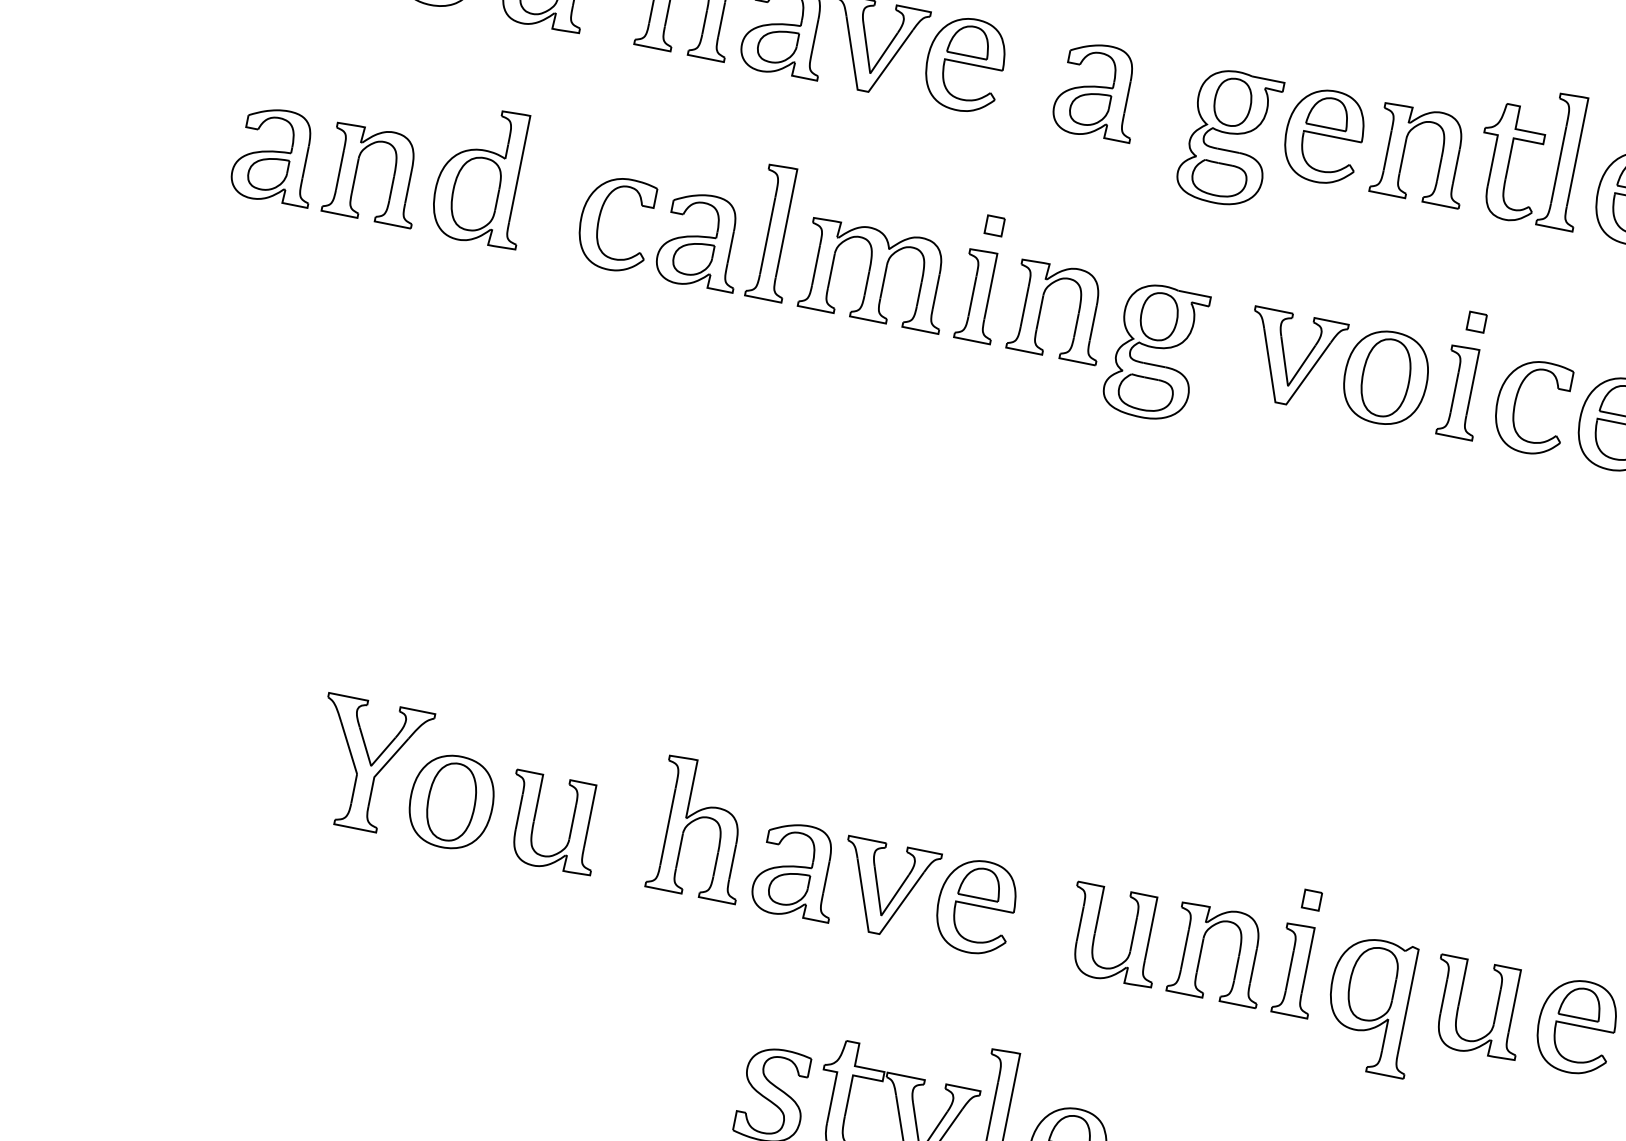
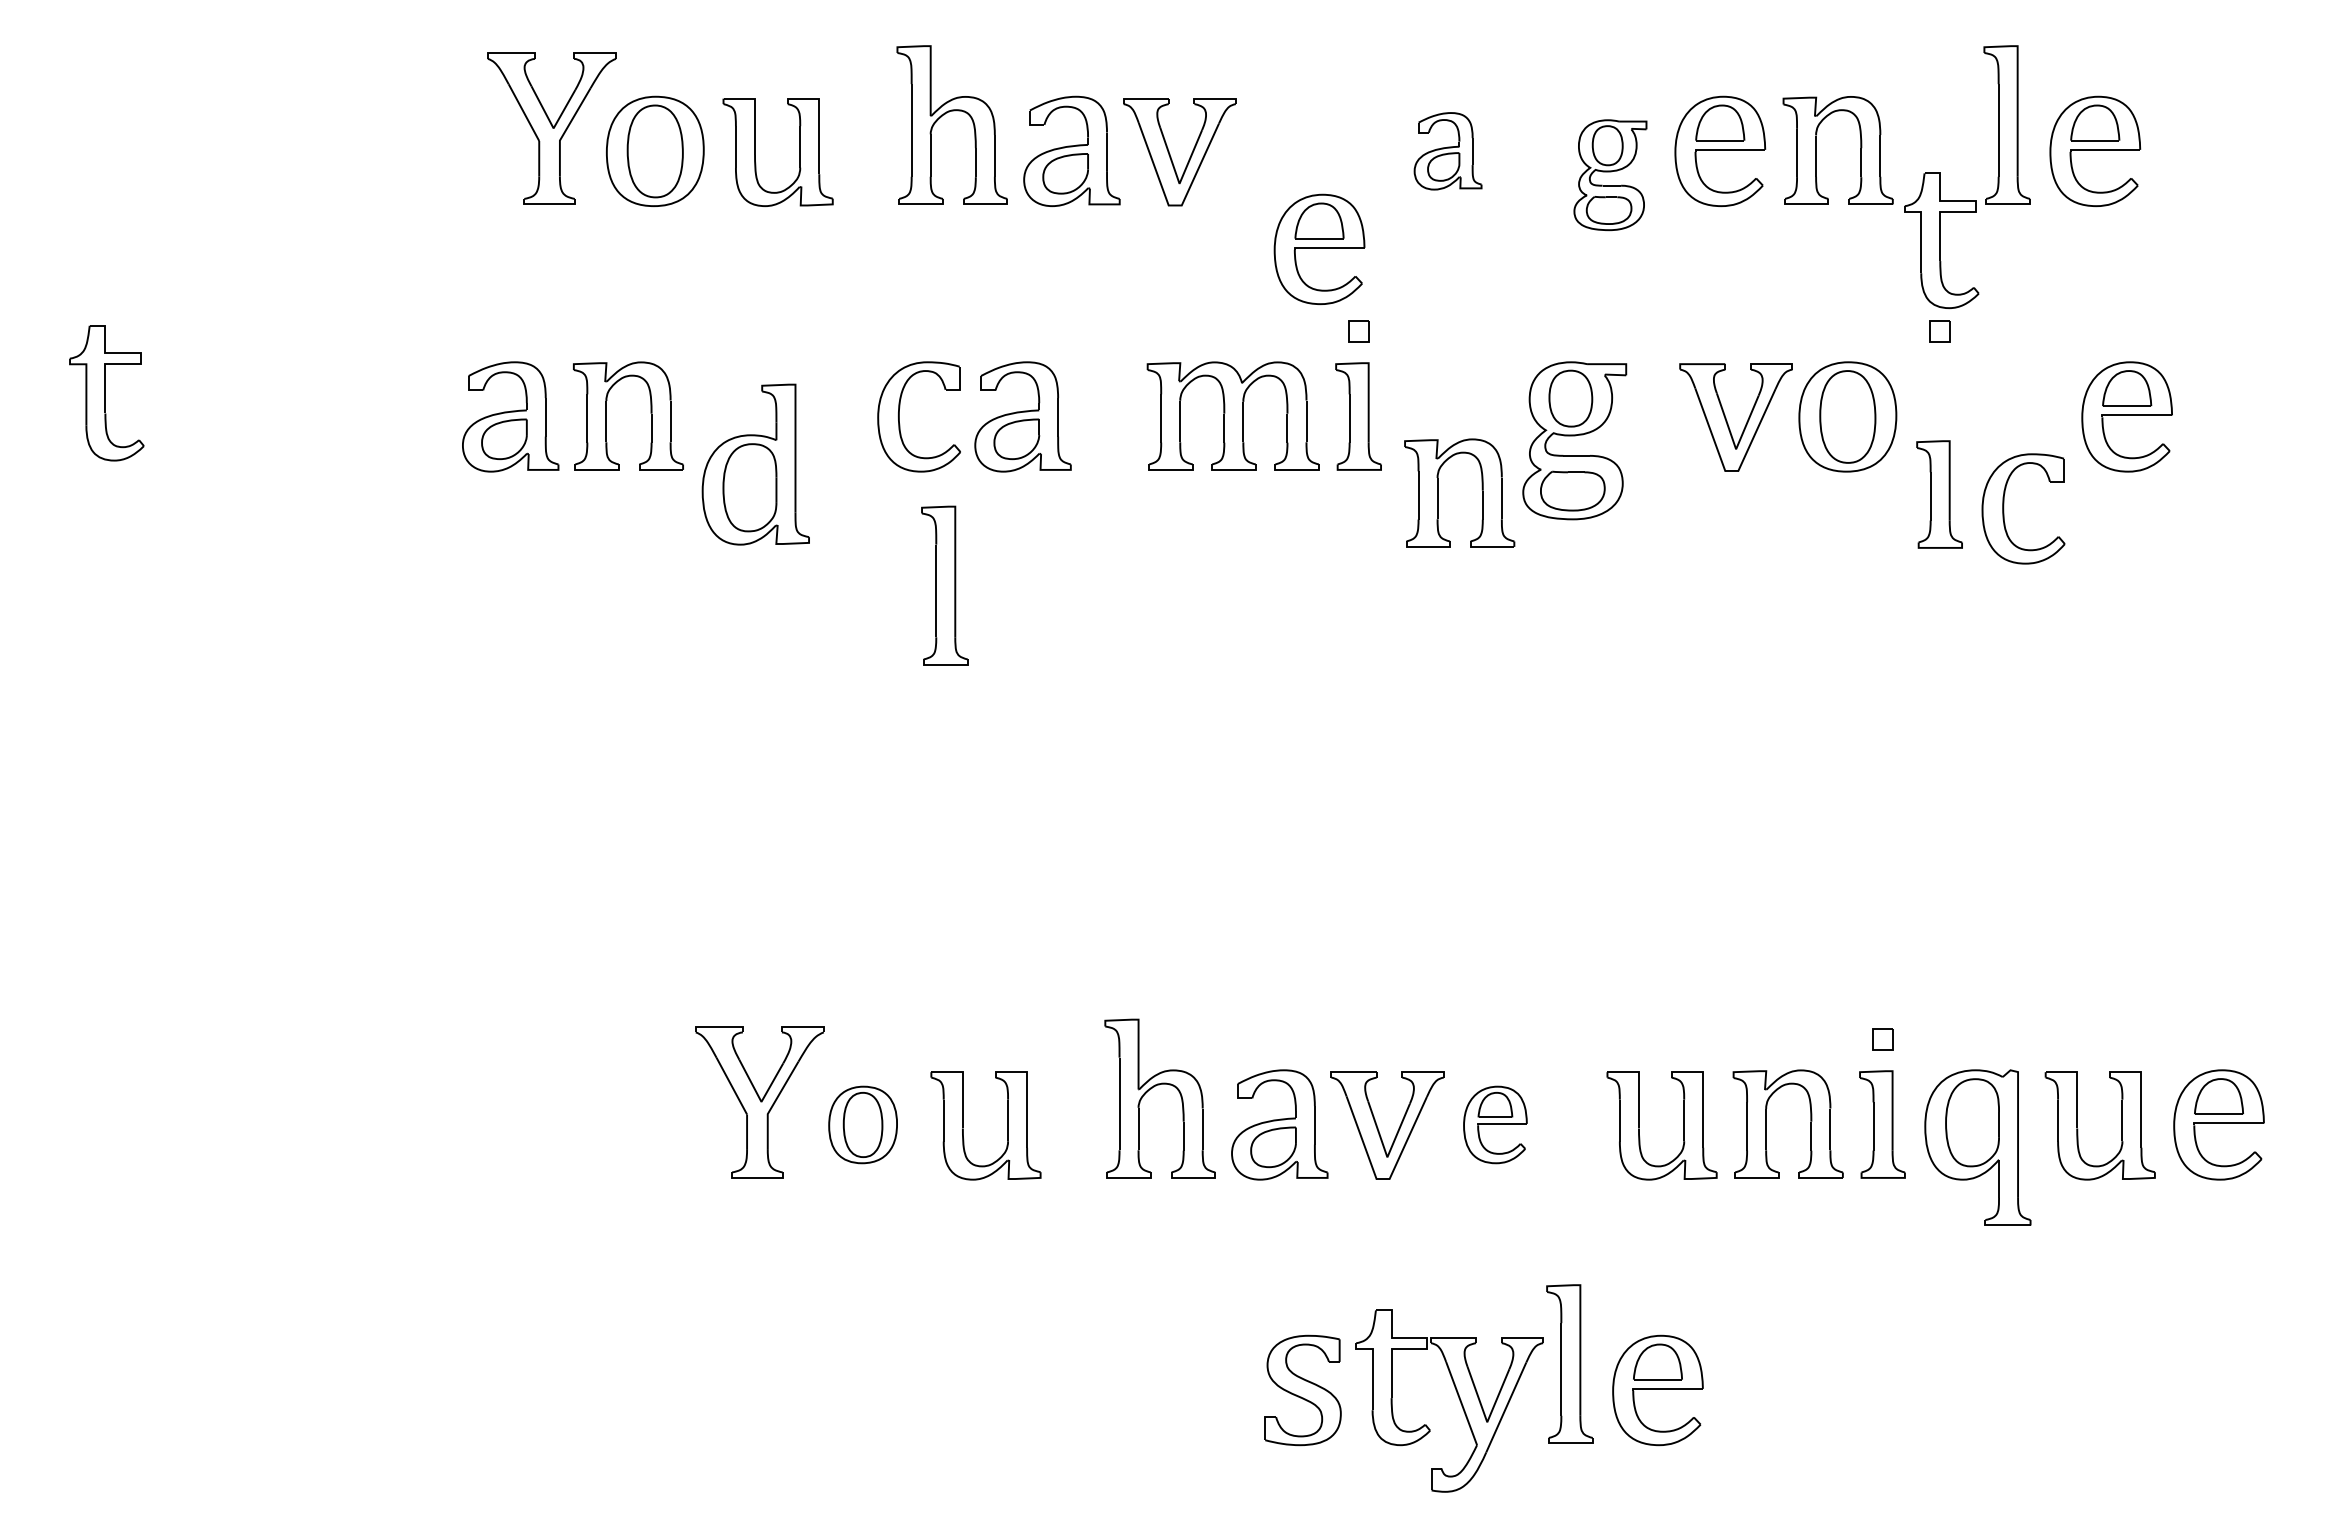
part: (965, 63) -> (1319, 248), moved
part: (1098, 90) -> (1447, 150), size x0.7
part: (1229, 137) -> (1610, 174), size x0.7
part: (1509, 162) -> (1941, 240), moved
part: (483, 175) -> (755, 464), moved
part: (775, 232) -> (944, 585), moved
part: (1041, 307) -> (1438, 492), moved
part: (1462, 392) -> (1939, 494), moved
part: (1516, 403) -> (2004, 508), moved
part: (451, 801) -> (862, 1124), size x0.7
part: (976, 906) -> (1495, 1124), size x0.7

